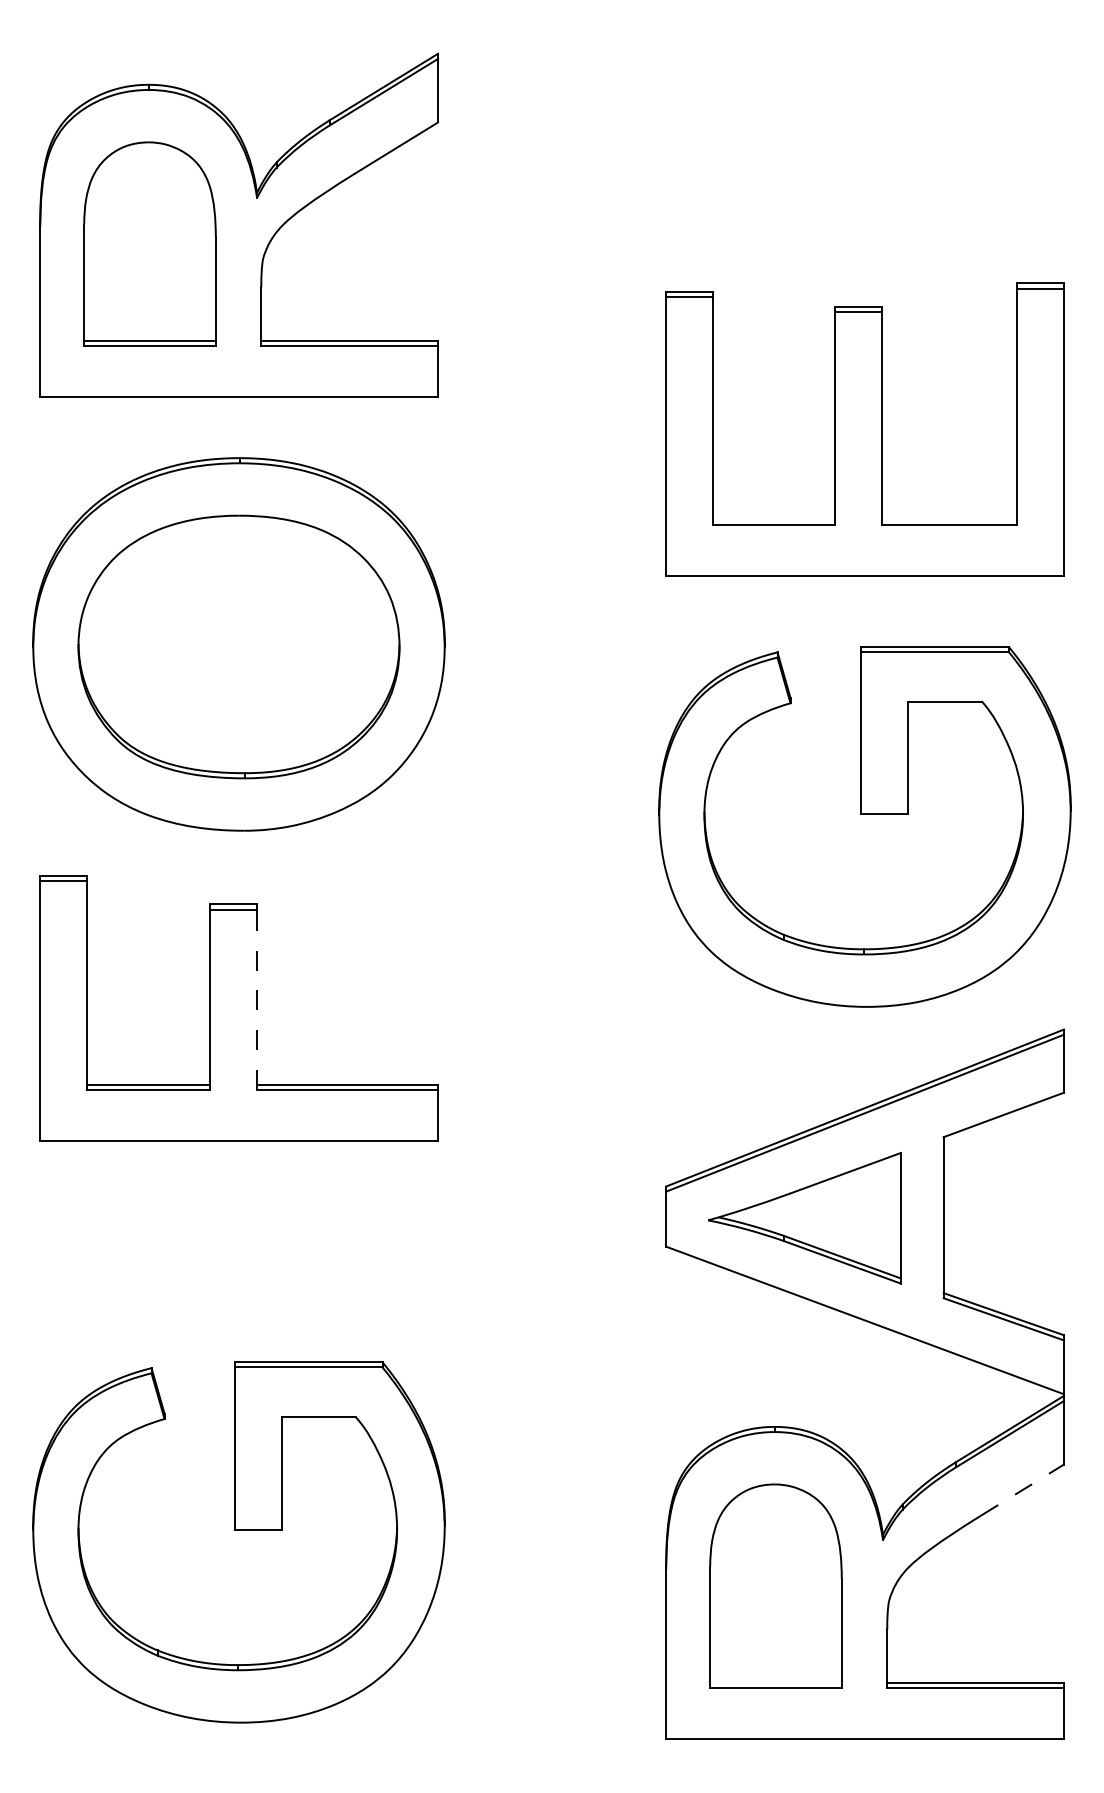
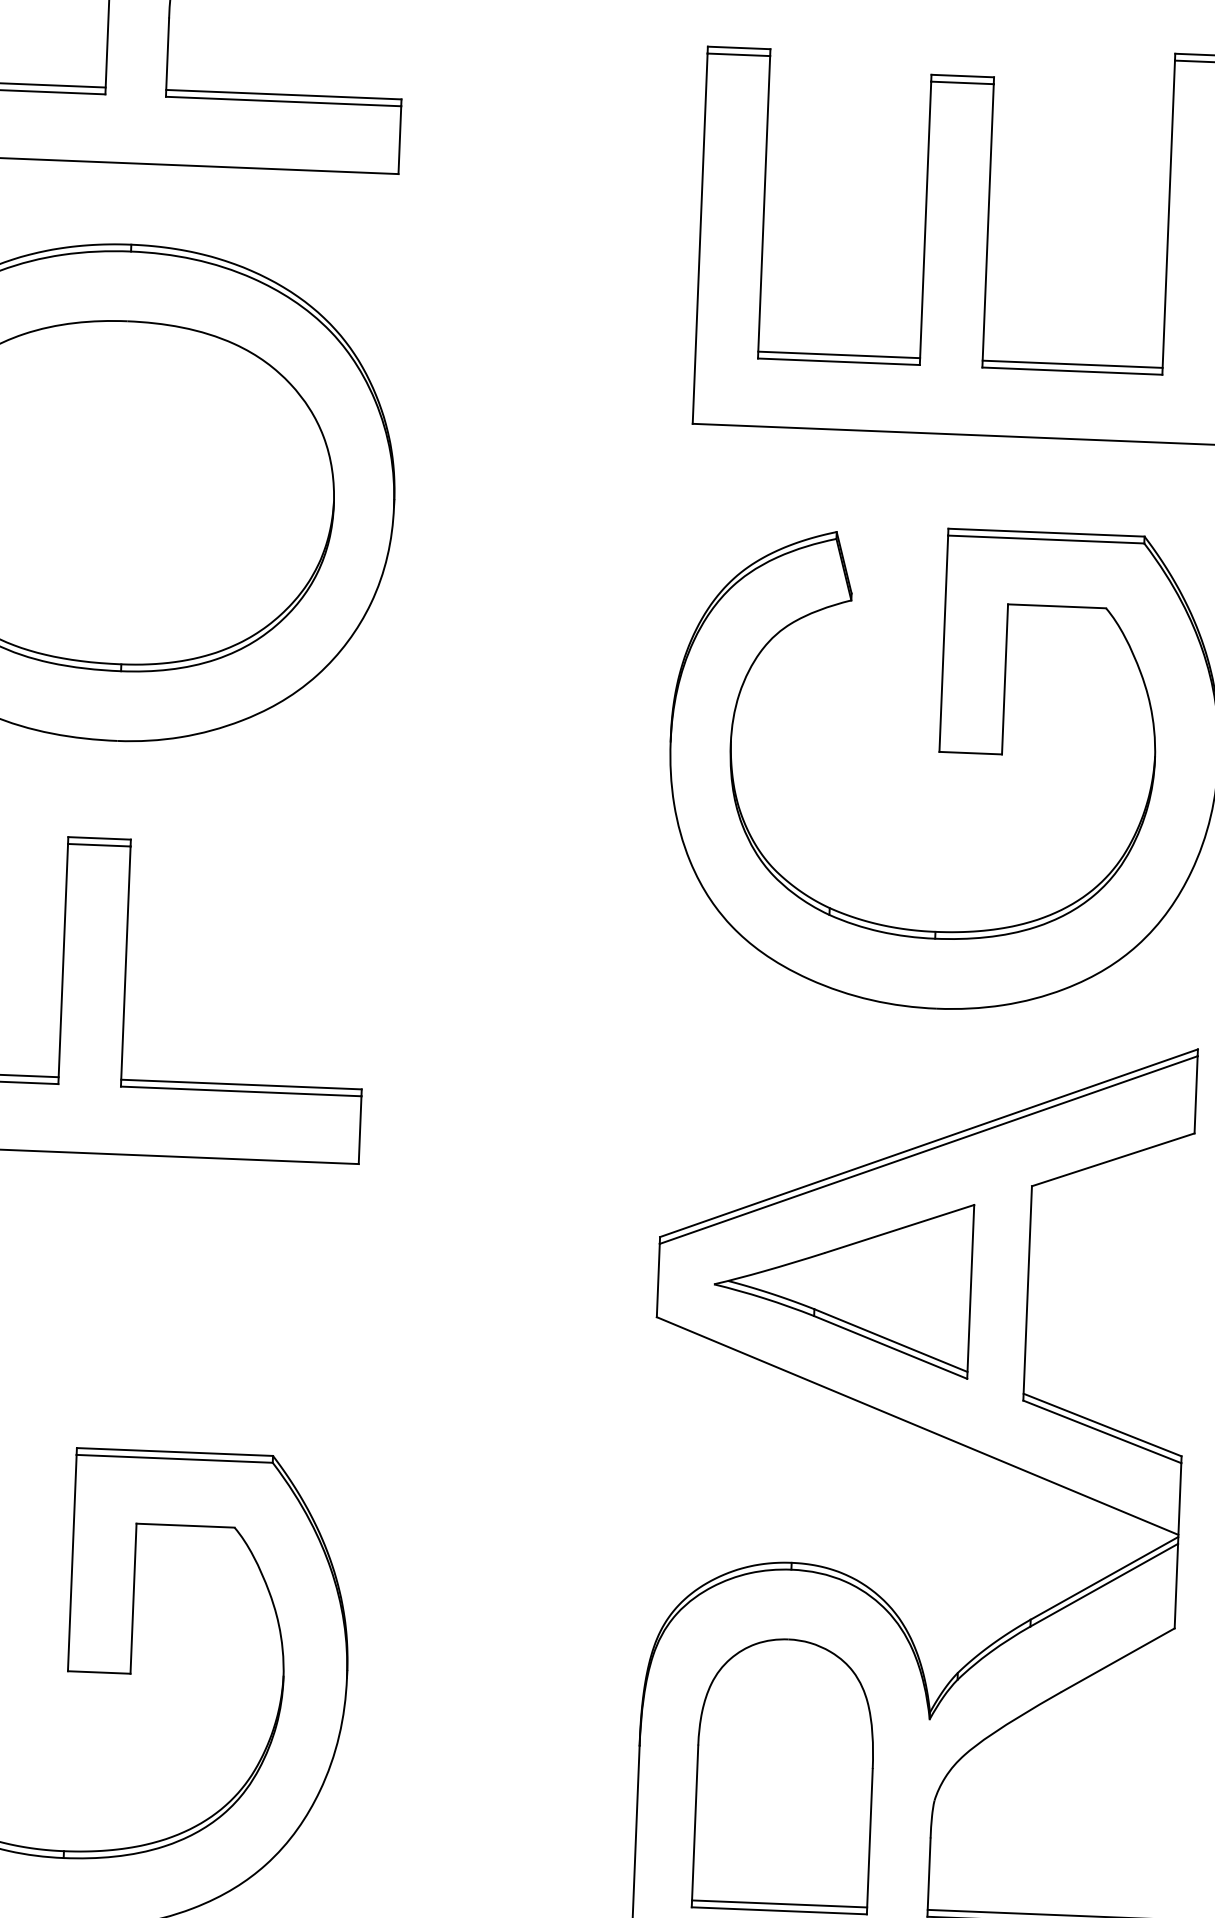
line: (773, 519) -> (838, 354), added
line: (949, 519) -> (1072, 364), added
line: (257, 999) -> (125, 966), dashed -> solid
line: (1022, 1490) -> (1118, 1660), dashed -> solid
line: (775, 1683) -> (778, 1904), added

